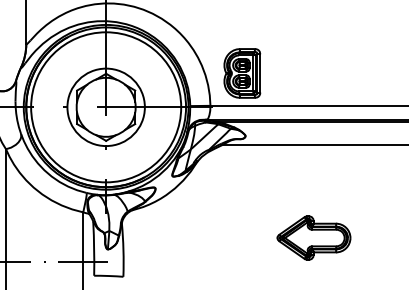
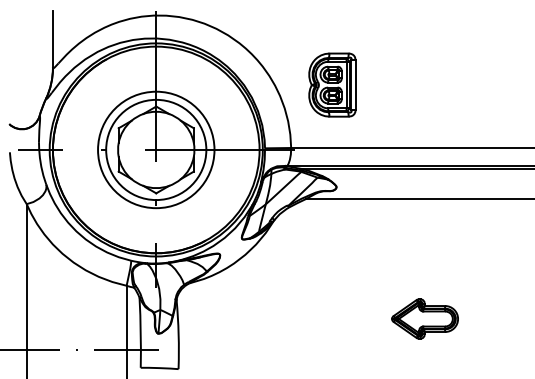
part: (242, 72) -> (332, 84), moved
circle: (106, 106) -> (156, 149), size x0.6
part: (313, 237) -> (424, 318), size x0.7

